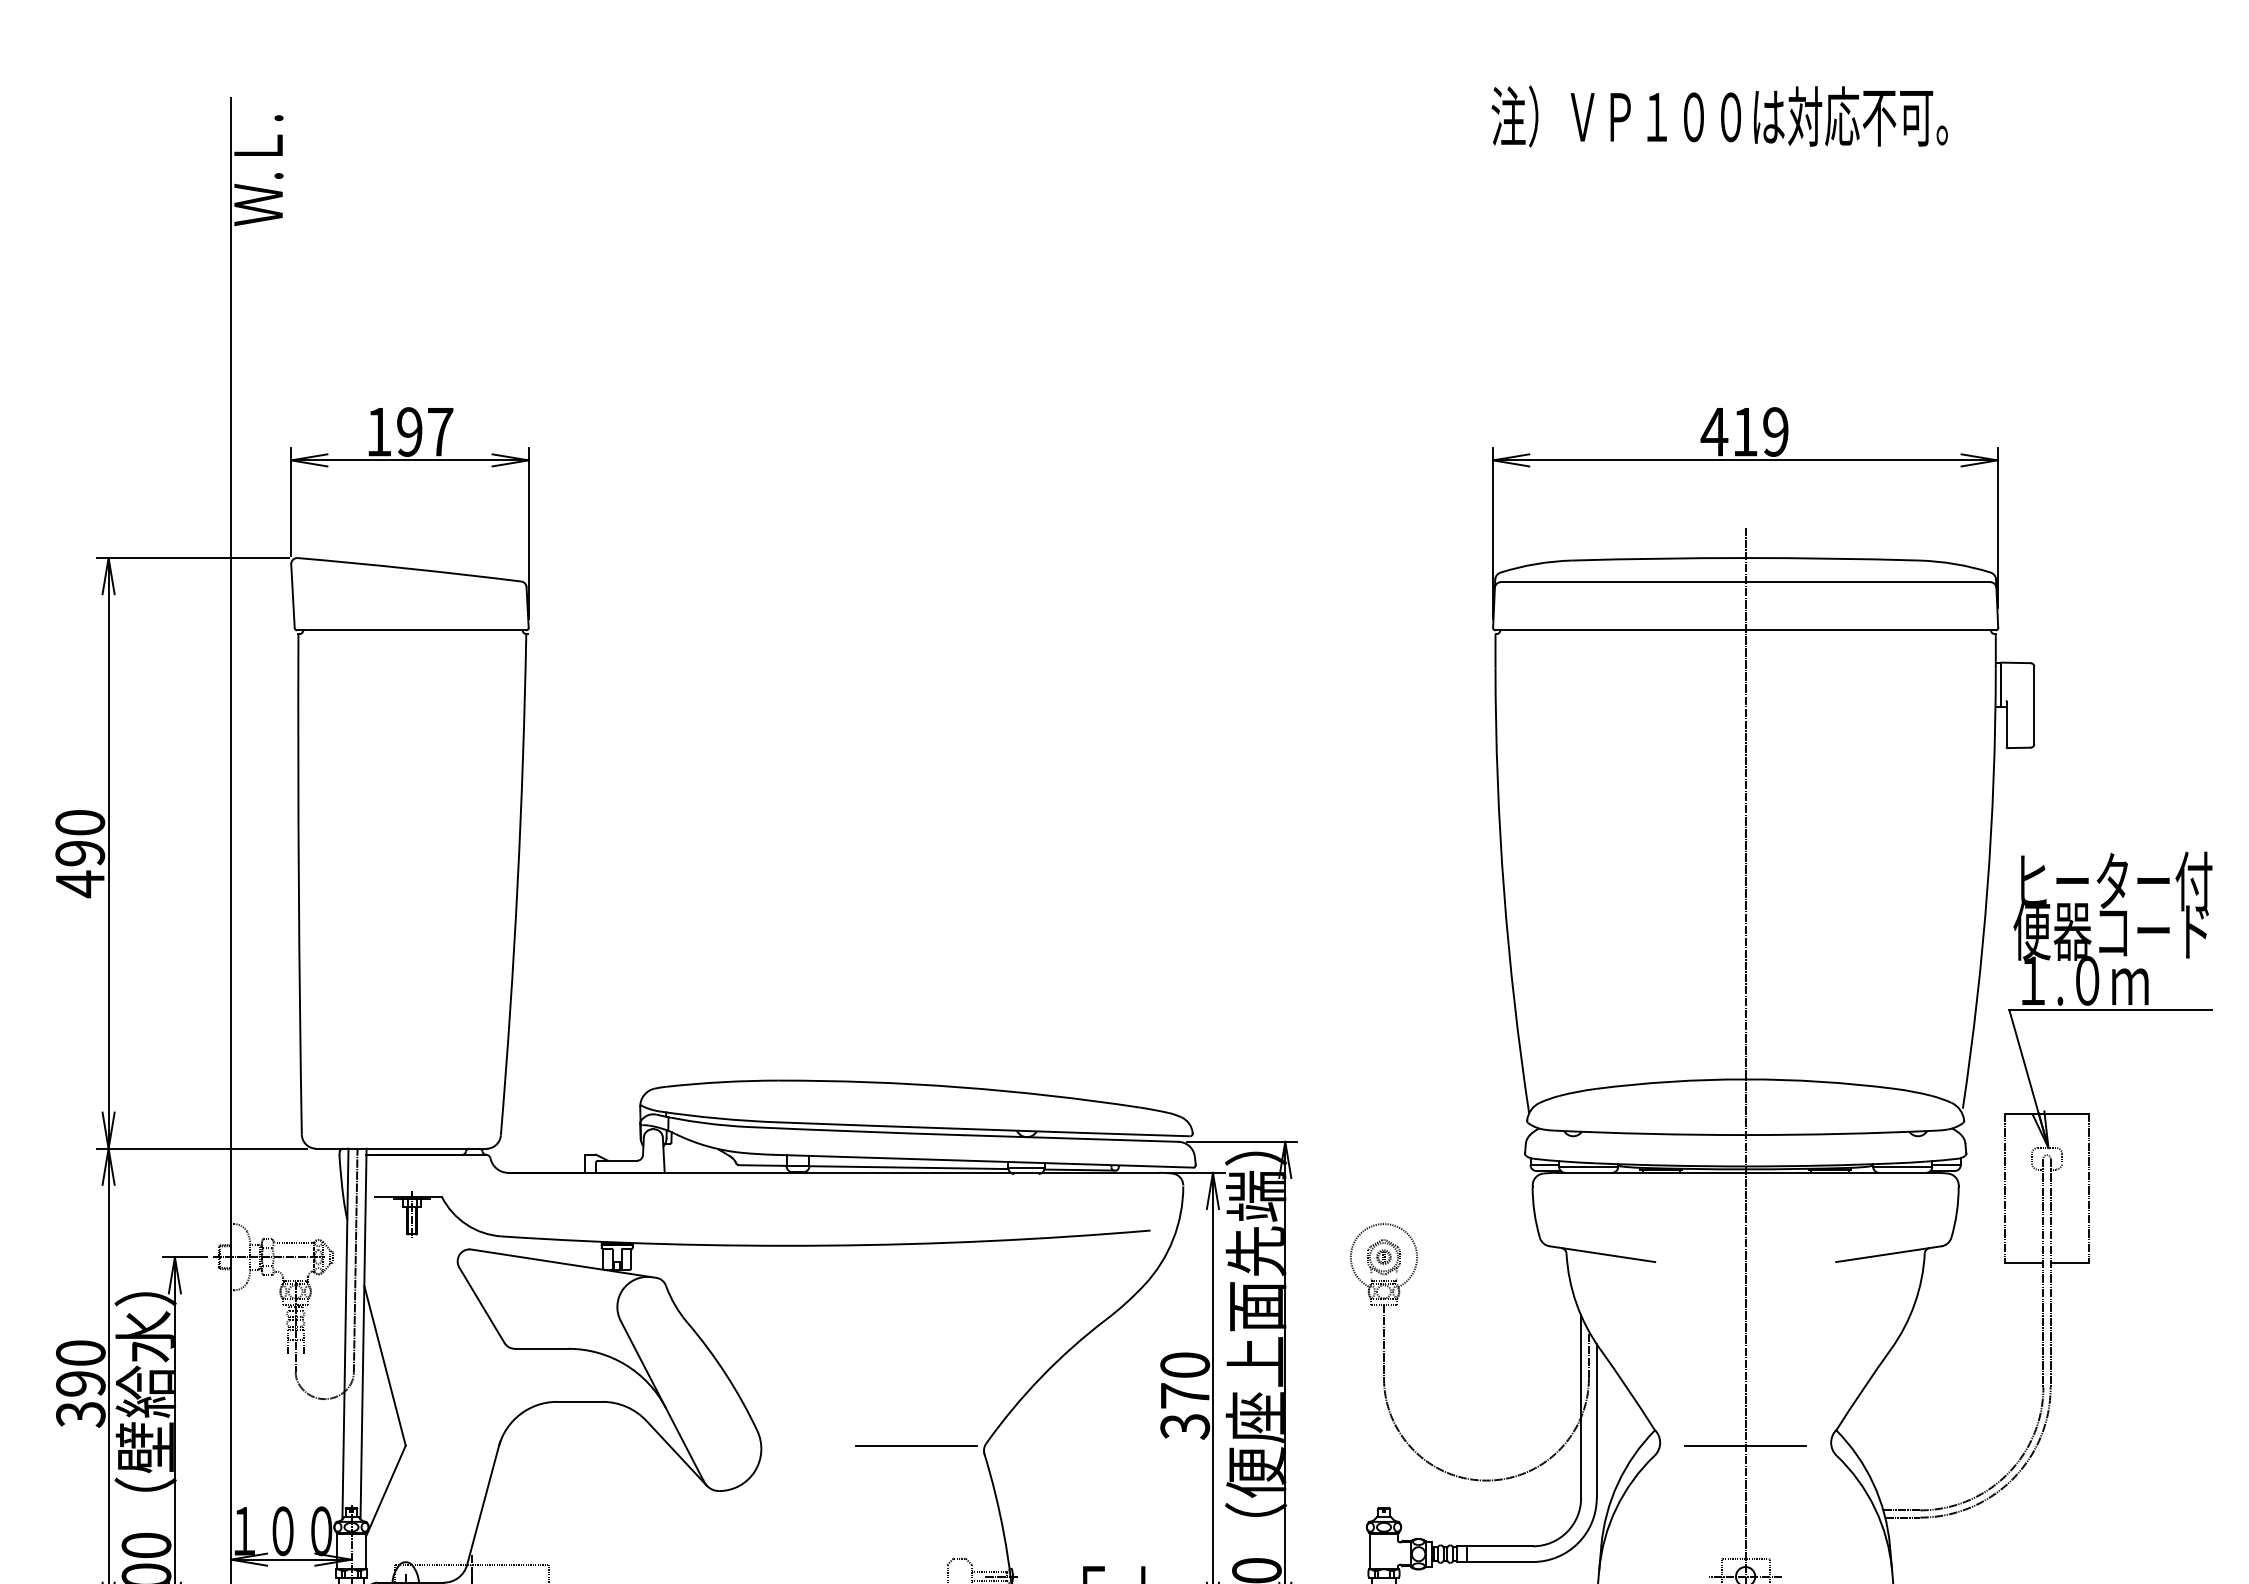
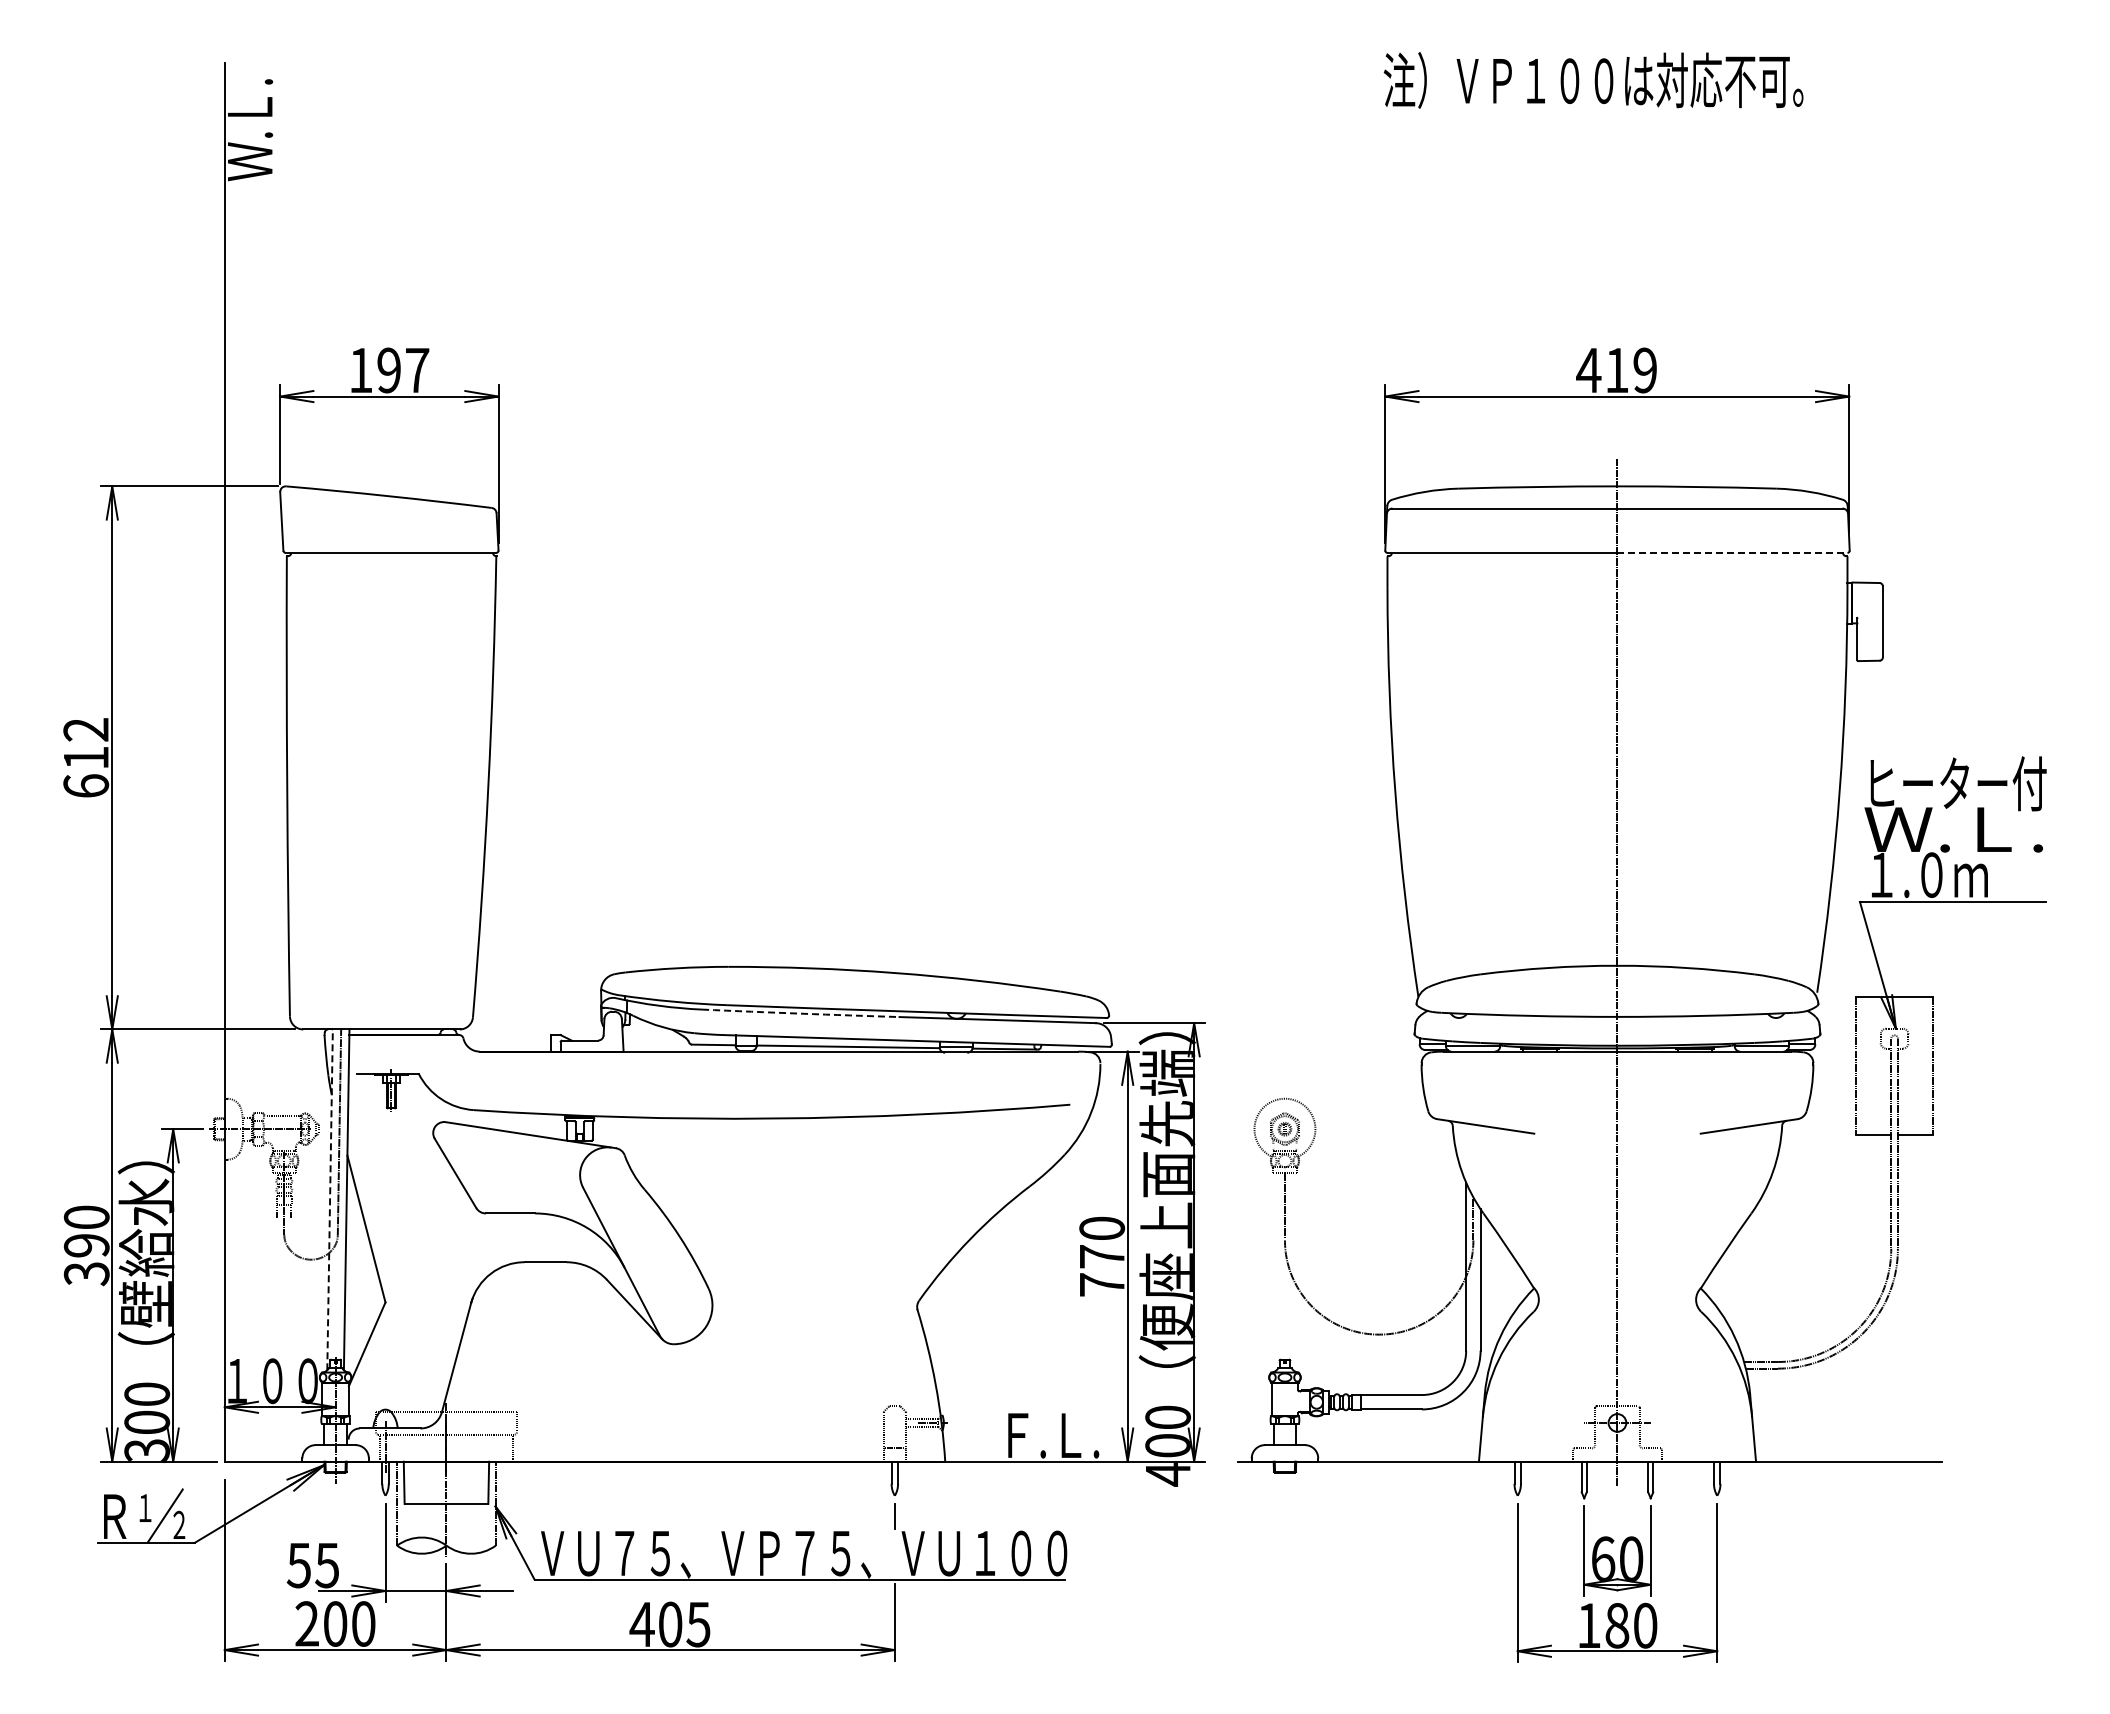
line: (1870, 629) -> (1732, 552), solid -> dashed
text: (80, 854) -> (86, 758), 490 -> 612
text: (2111, 931) -> (1953, 829), 便器コード -> Ｗ.Ｌ.
arc: (857, 1131) -> (800, 1013), solid -> dashed
line: (345, 1333) -> (330, 1199), solid -> dashed
text: (1185, 1427) -> (1102, 1285), 370 -> 770
line: (915, 1446) -> (854, 1303), removed
line: (1745, 1446) -> (1617, 1303), removed

